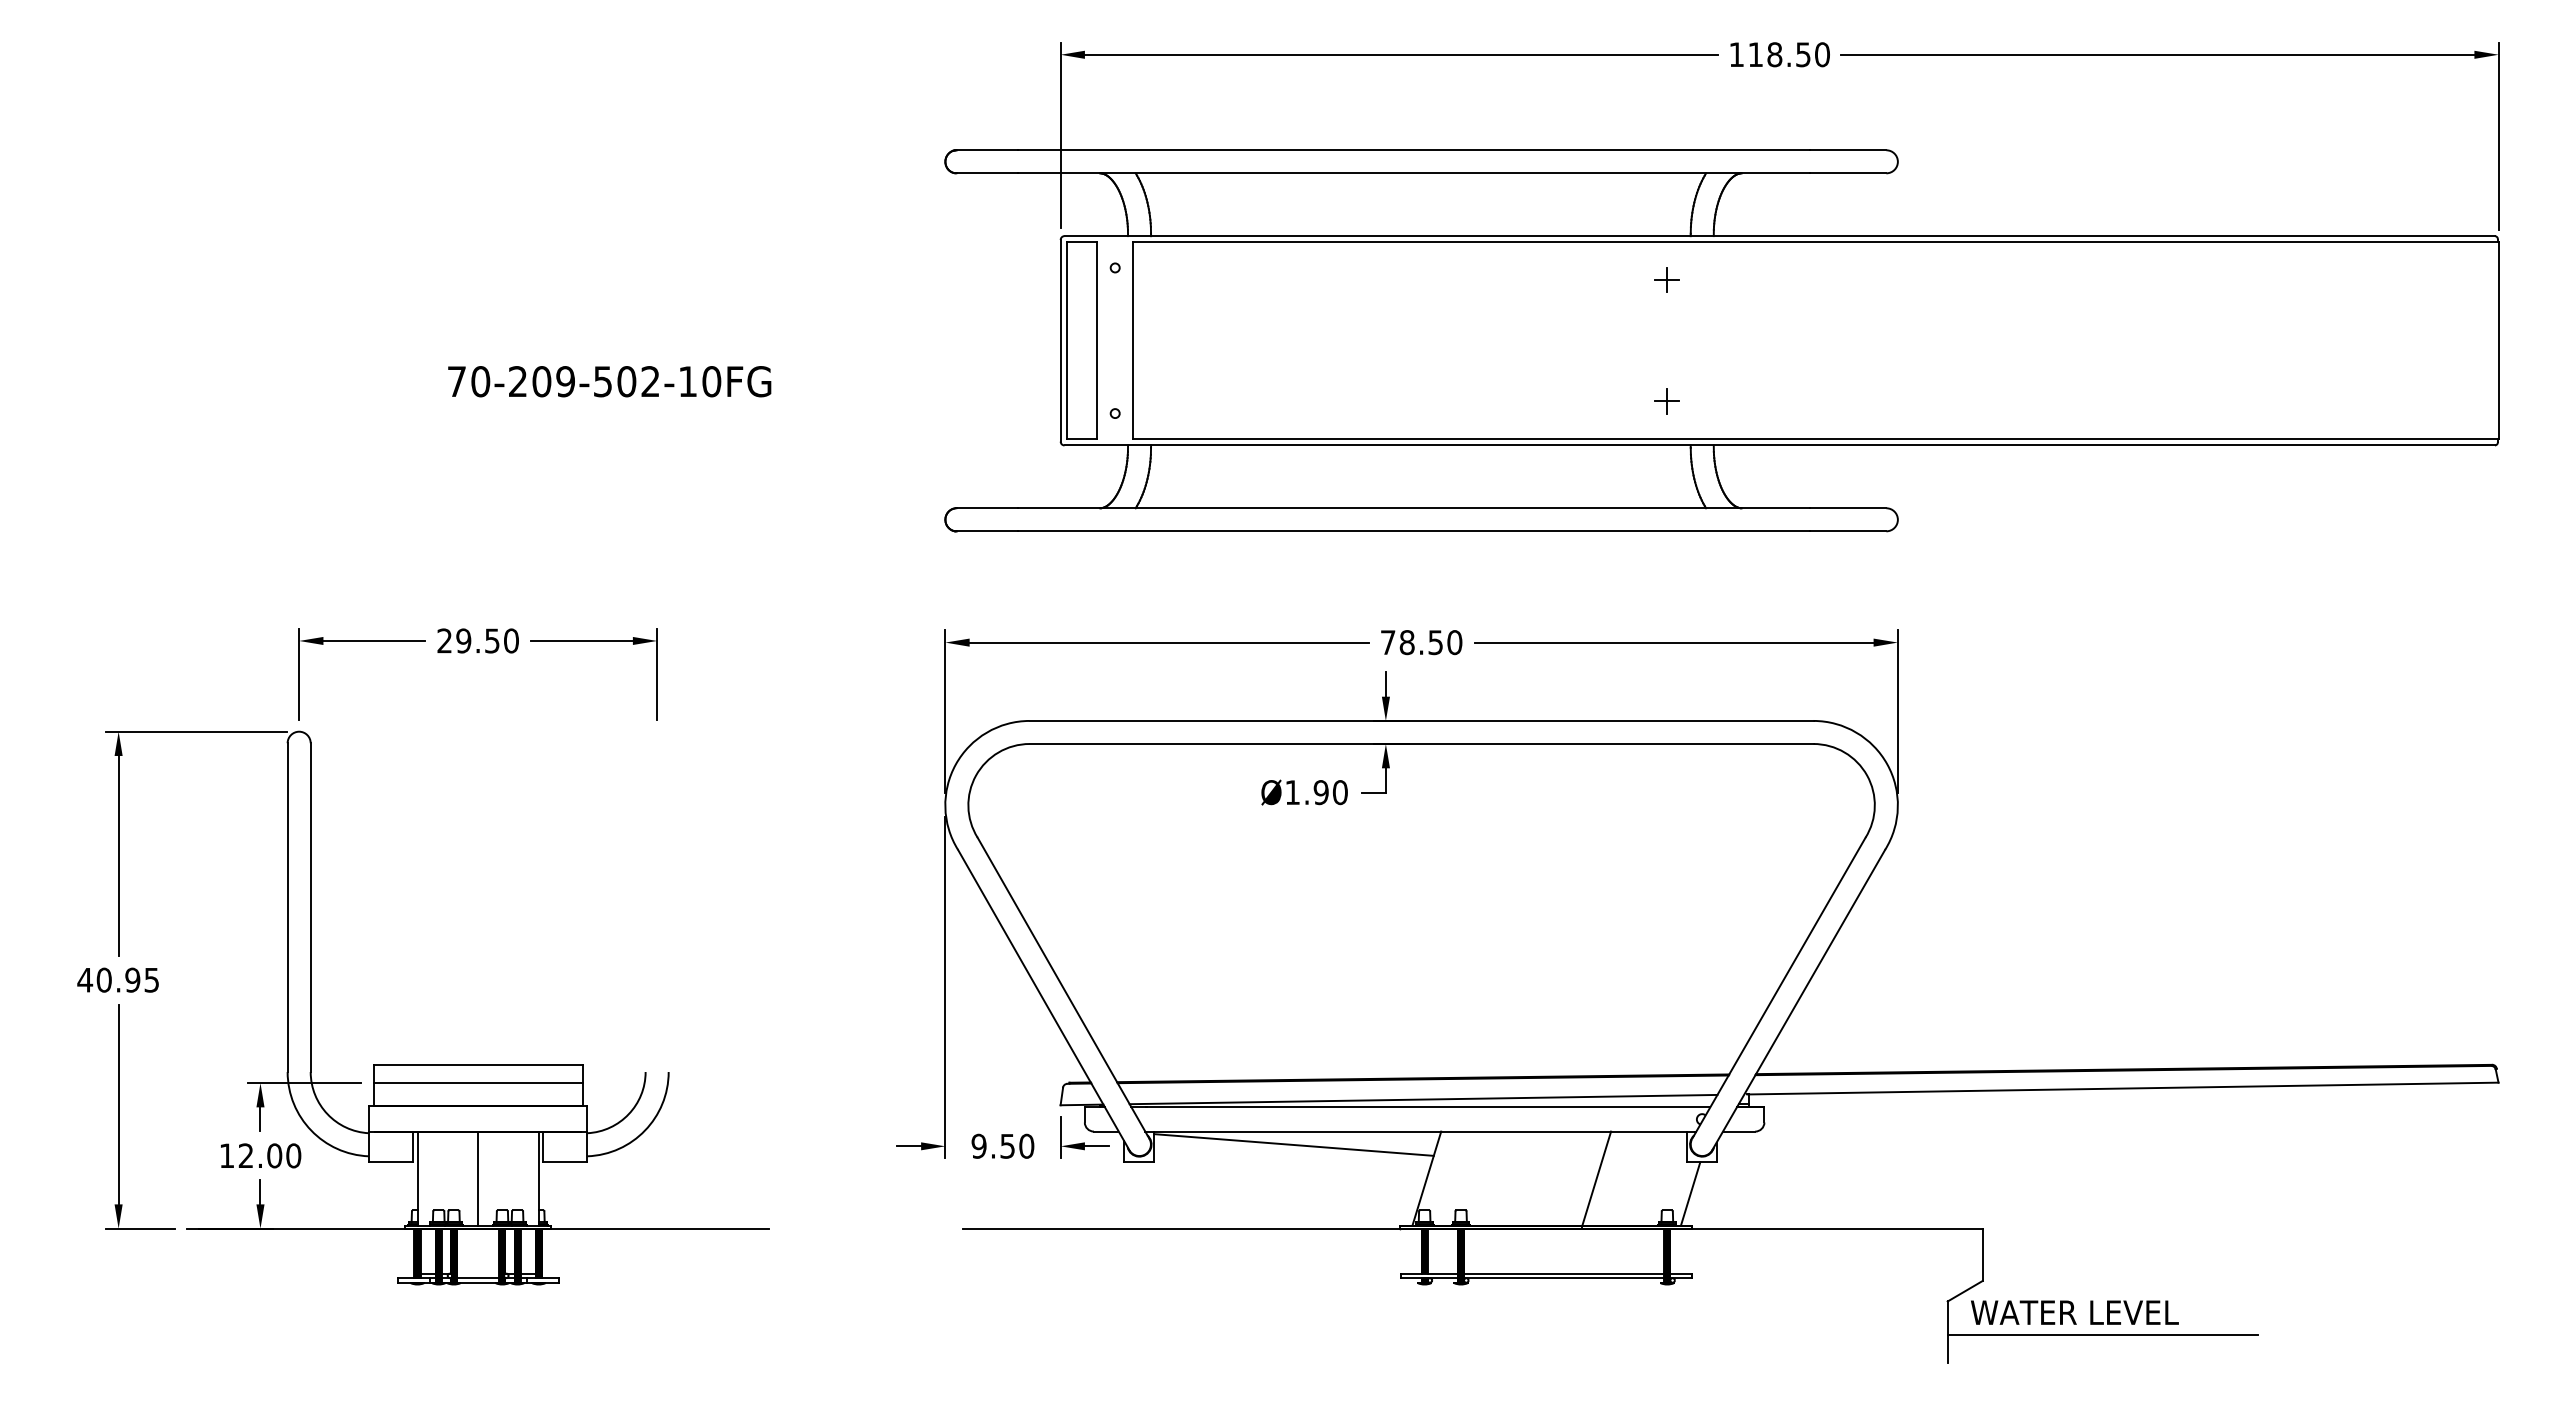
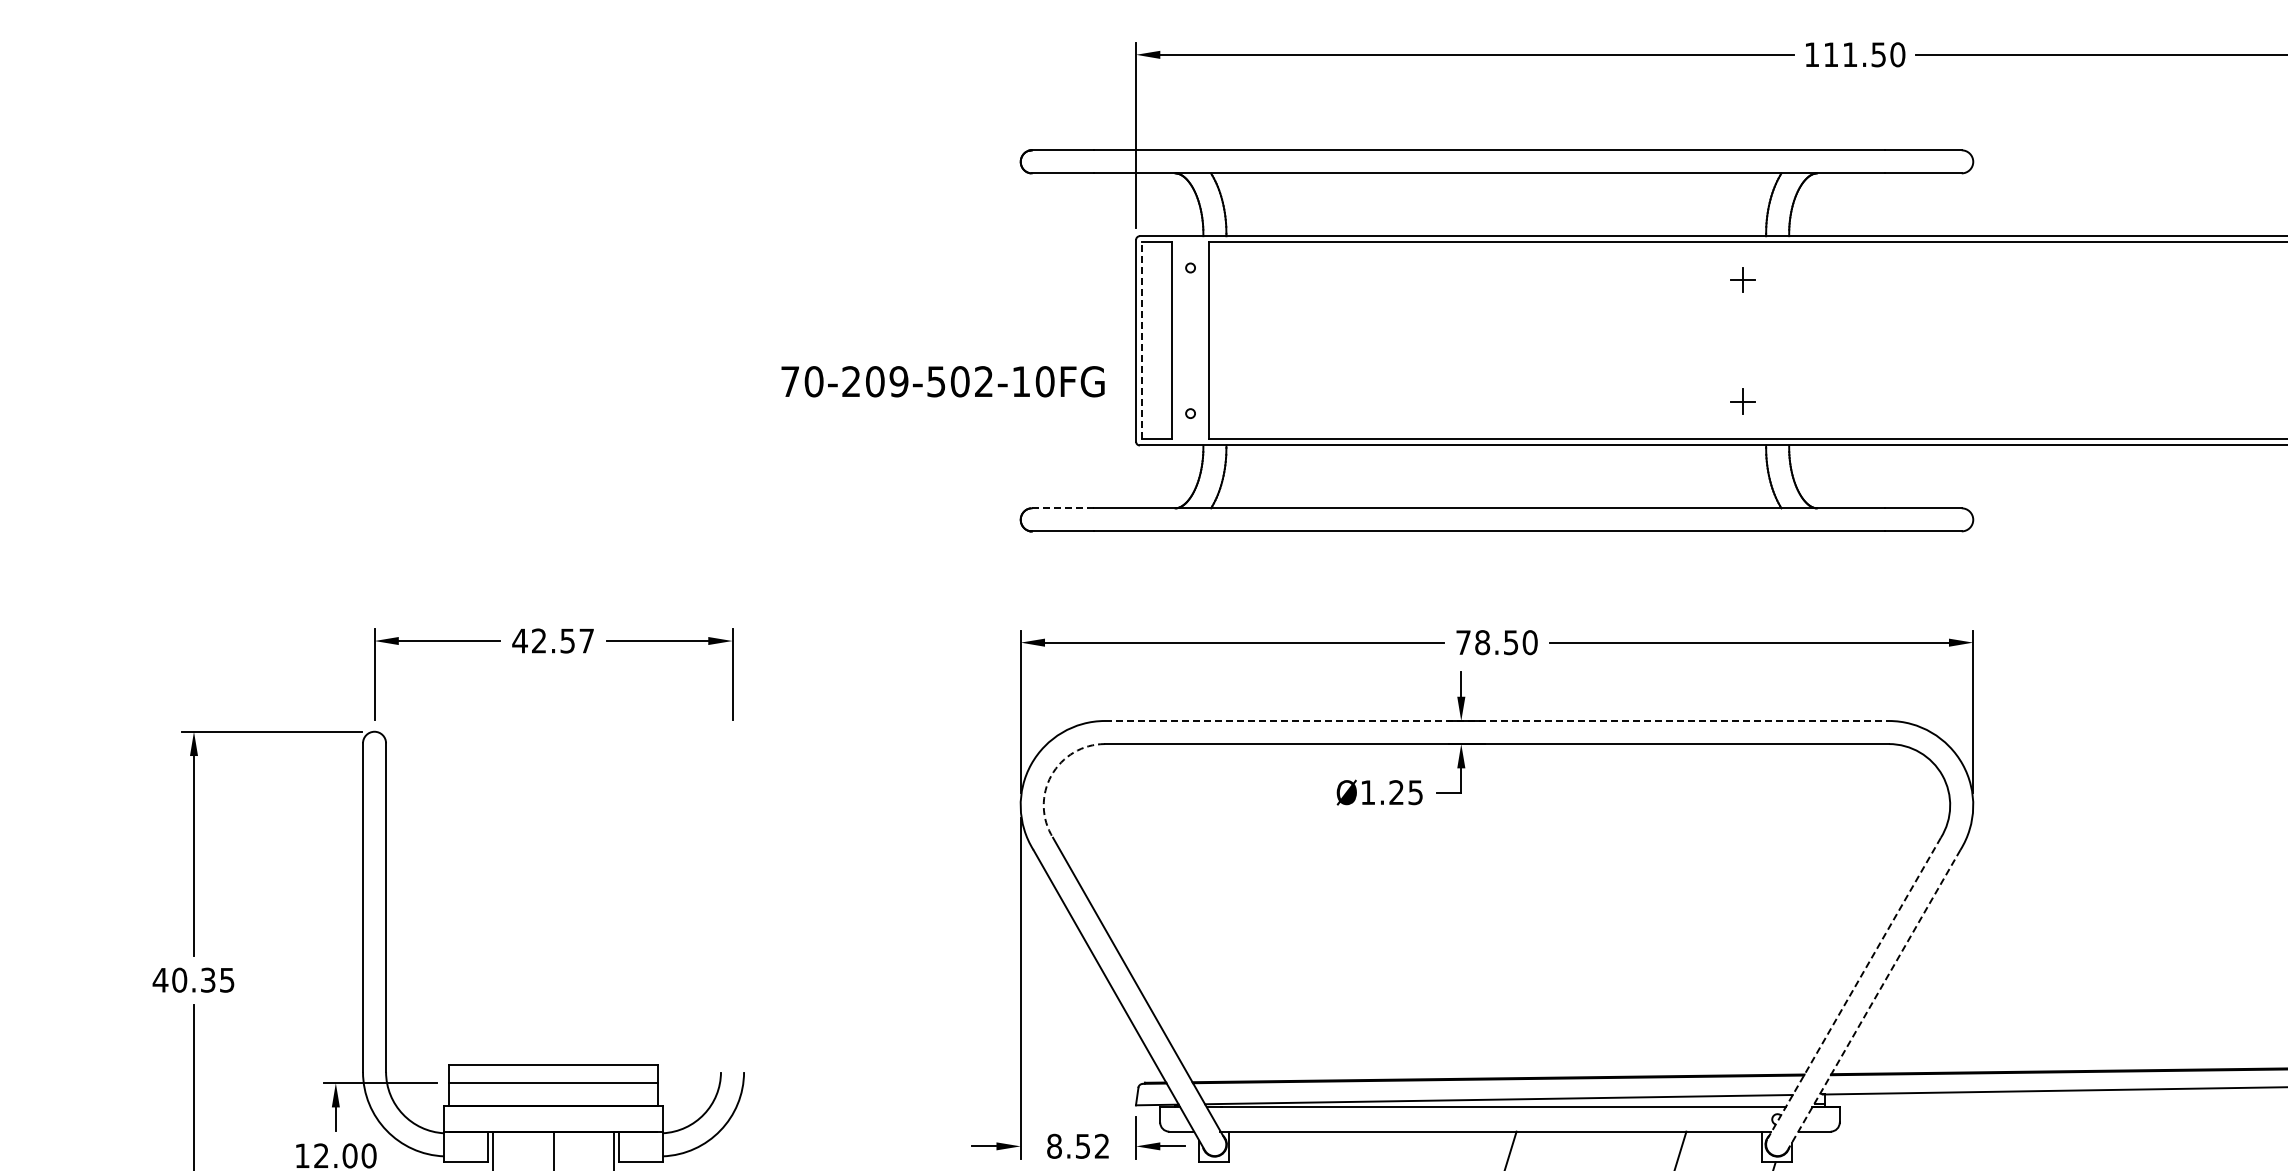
text: (1774, 54) -> (1849, 54), 118.50 -> 111.50
line: (1066, 340) -> (1141, 340), solid -> dashed
text: (609, 381) -> (942, 381), moved
line: (987, 508) -> (1062, 508), solid -> dashed
text: (477, 640) -> (552, 640), 29.50 -> 42.57
line: (1421, 720) -> (1496, 720), solid -> dashed
arc: (976, 775) -> (1051, 775), solid -> dashed
text: (1330, 792) -> (1405, 792), Ø1.90 -> Ø1.25
text: (132, 979) -> (207, 979), 40.95 -> 40.35
line: (1778, 988) -> (1853, 988), solid -> dashed
line: (1798, 999) -> (1873, 999), solid -> dashed
line: (1293, 1144) -> (1368, 1144), removed
text: (1002, 1145) -> (1077, 1145), 9.50 -> 8.52

